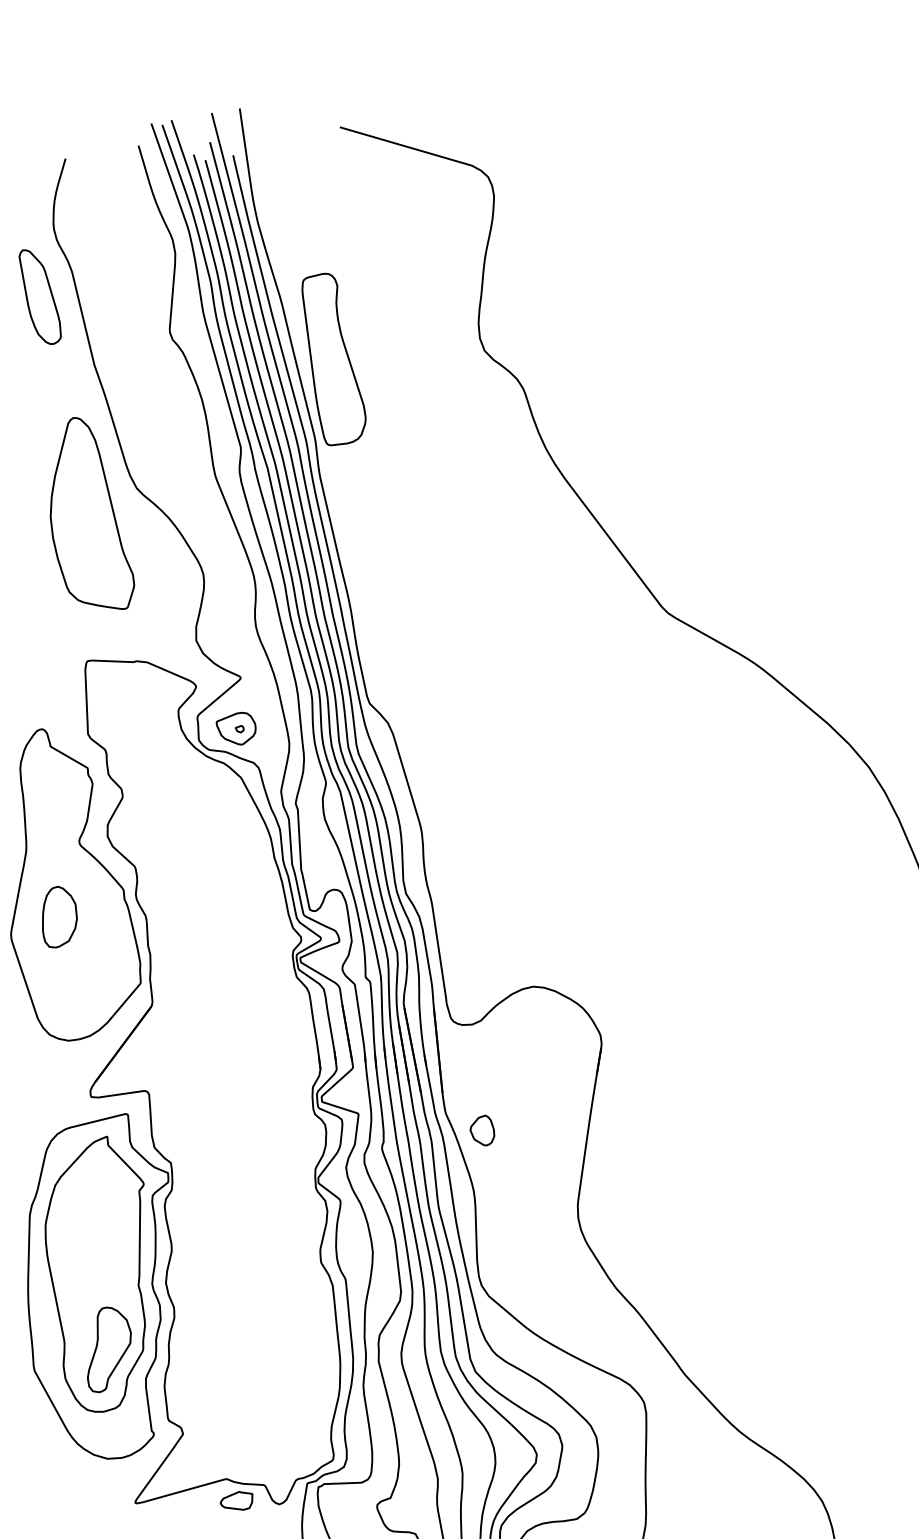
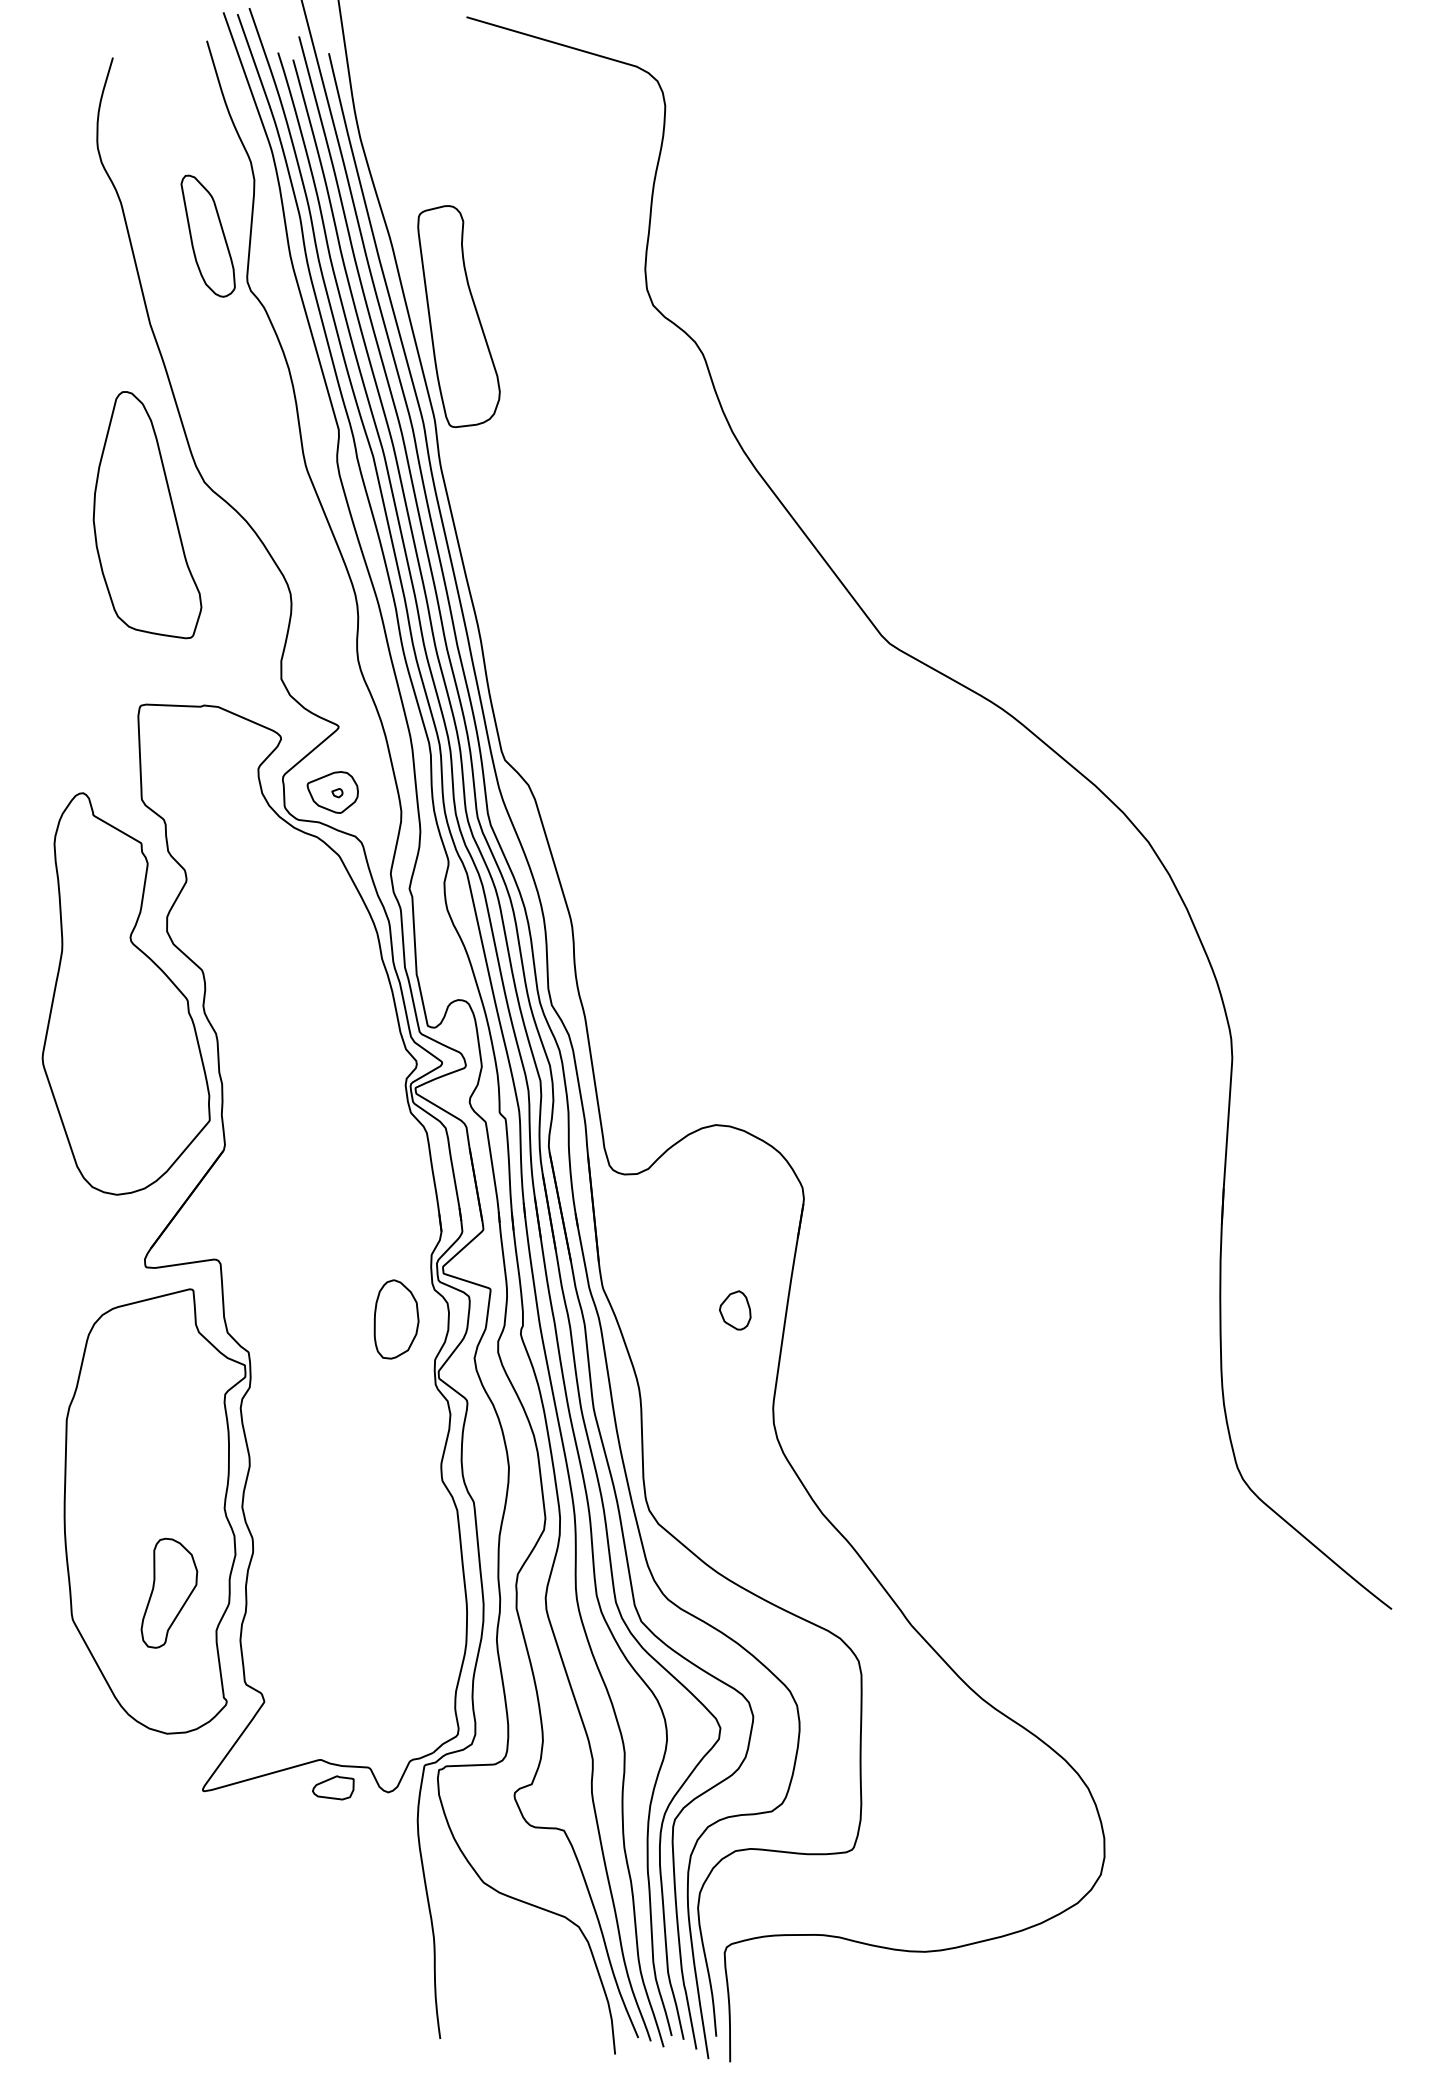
part: (39, 296) -> (207, 235), moved
part: (59, 917) -> (396, 1319), moved
part: (482, 1130) -> (735, 1310), moved
part: (95, 1274) -> (151, 1495), removed

